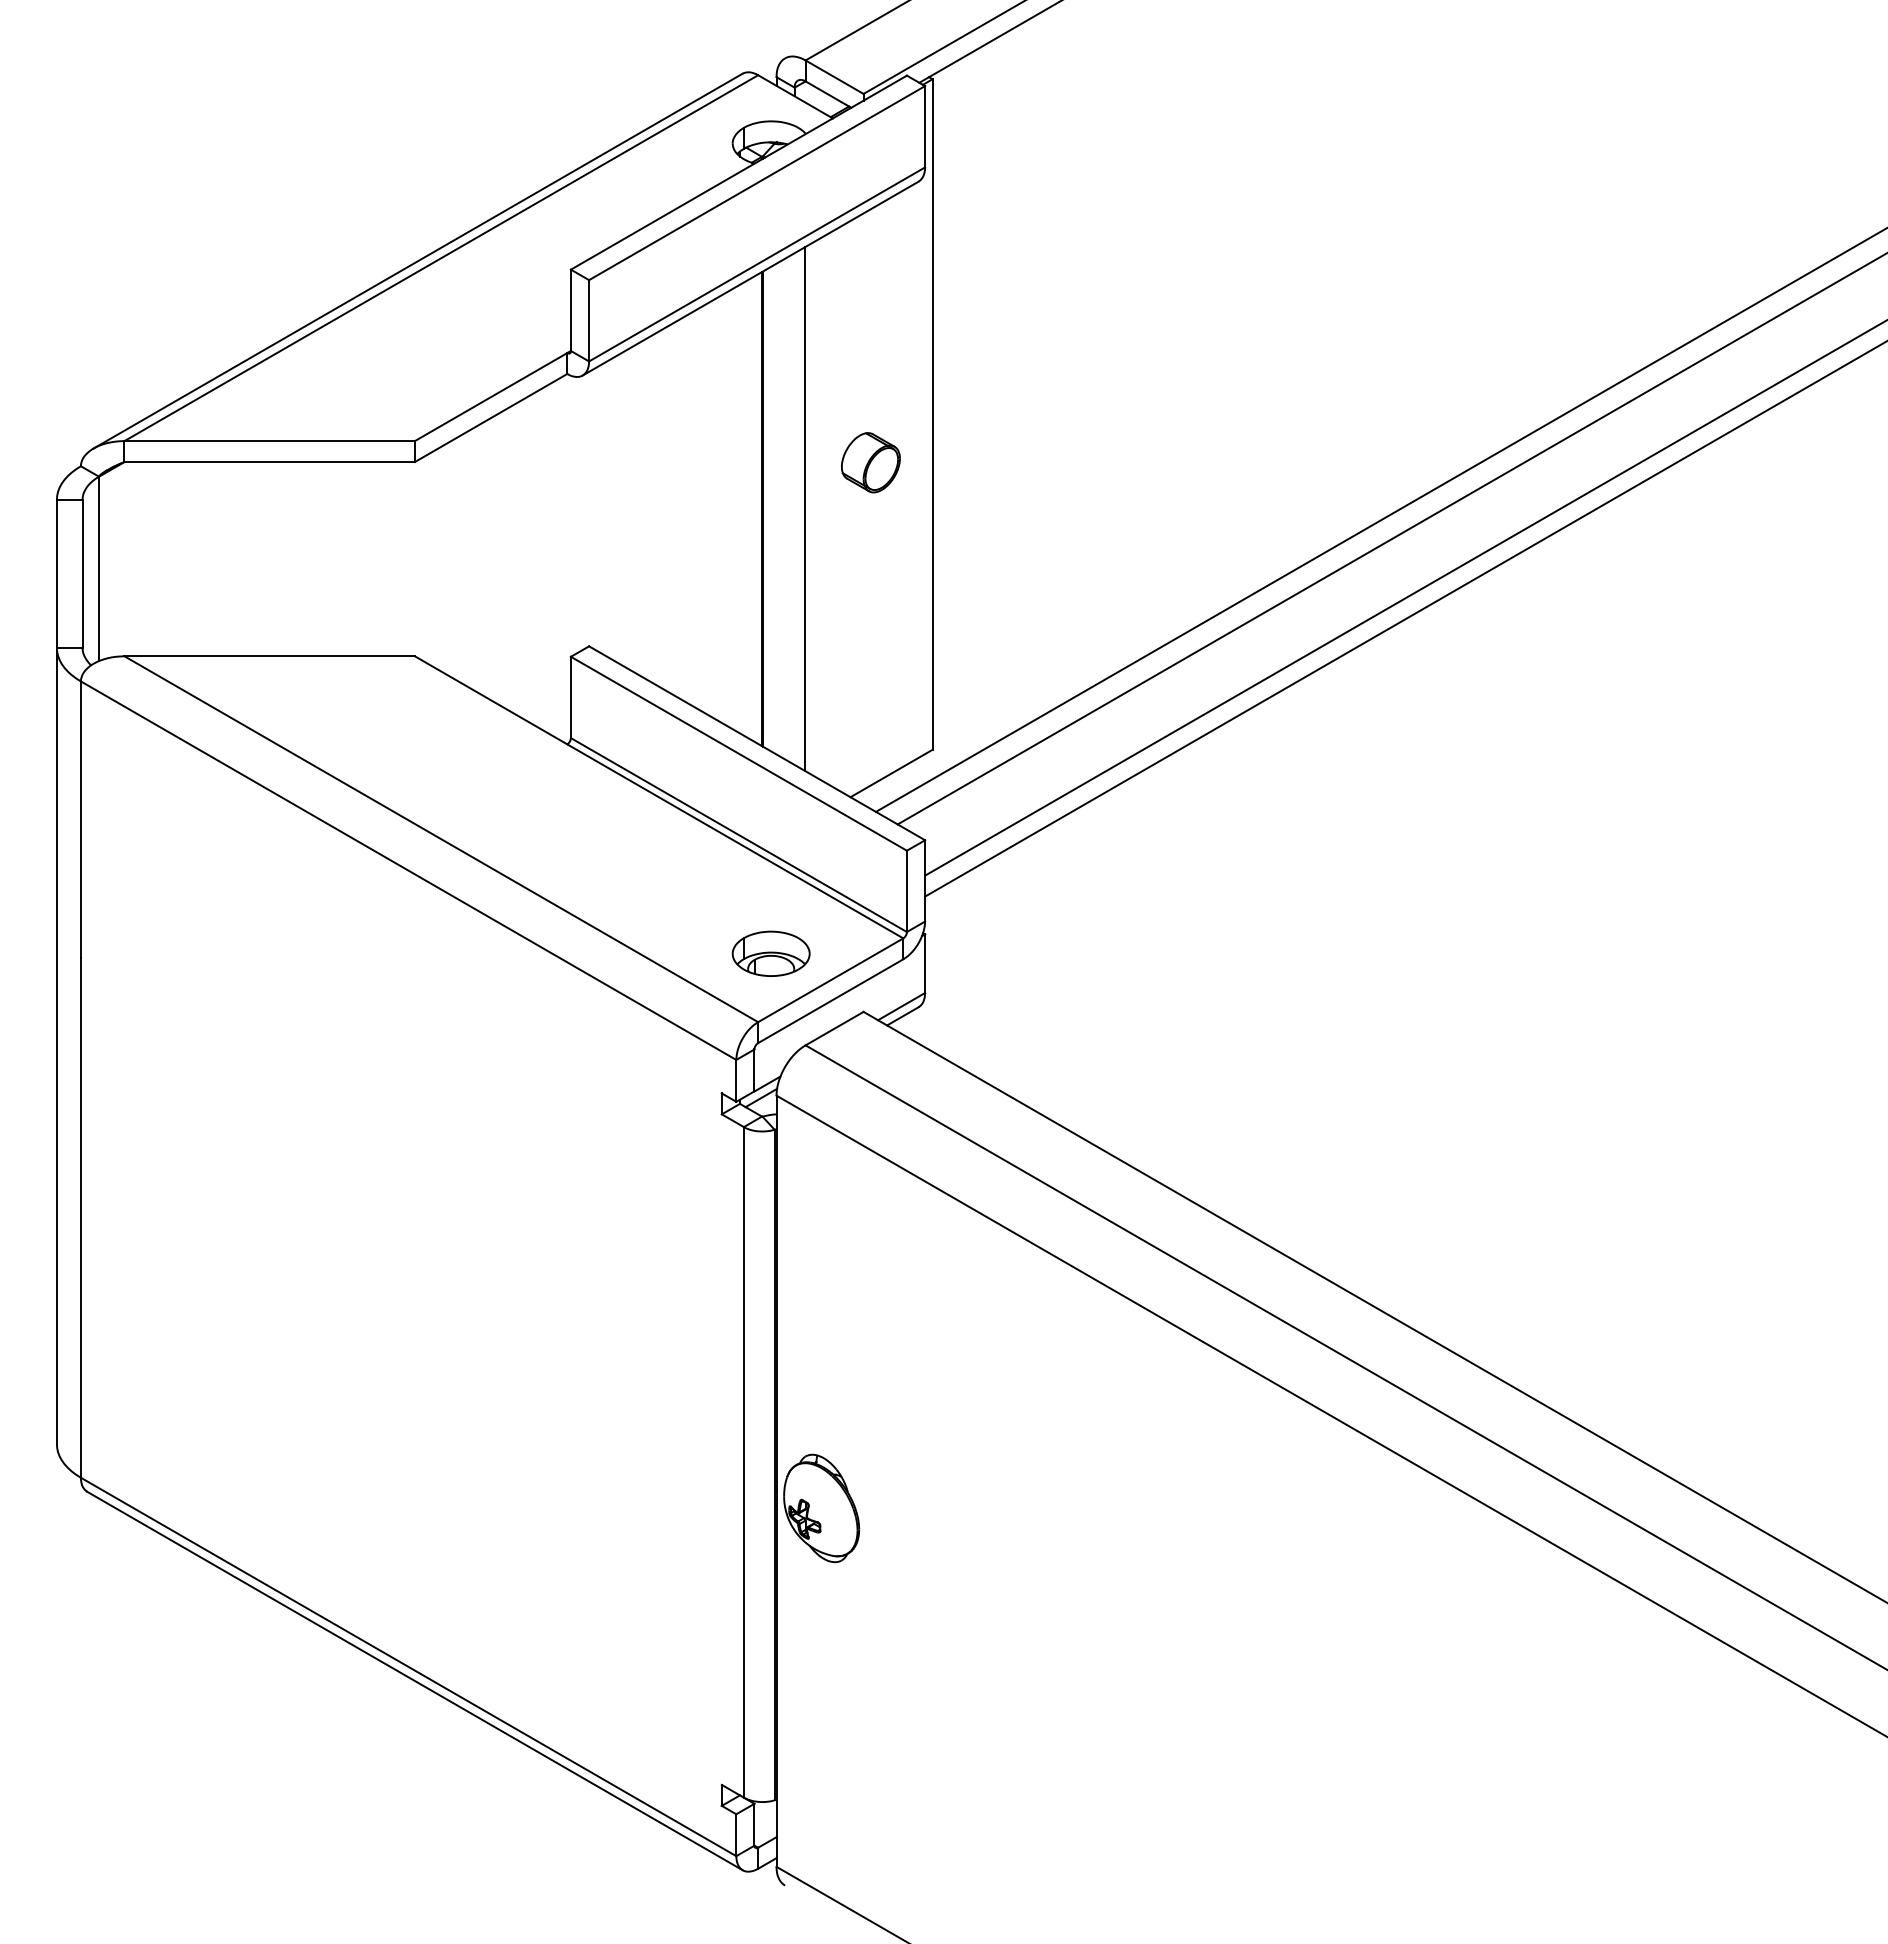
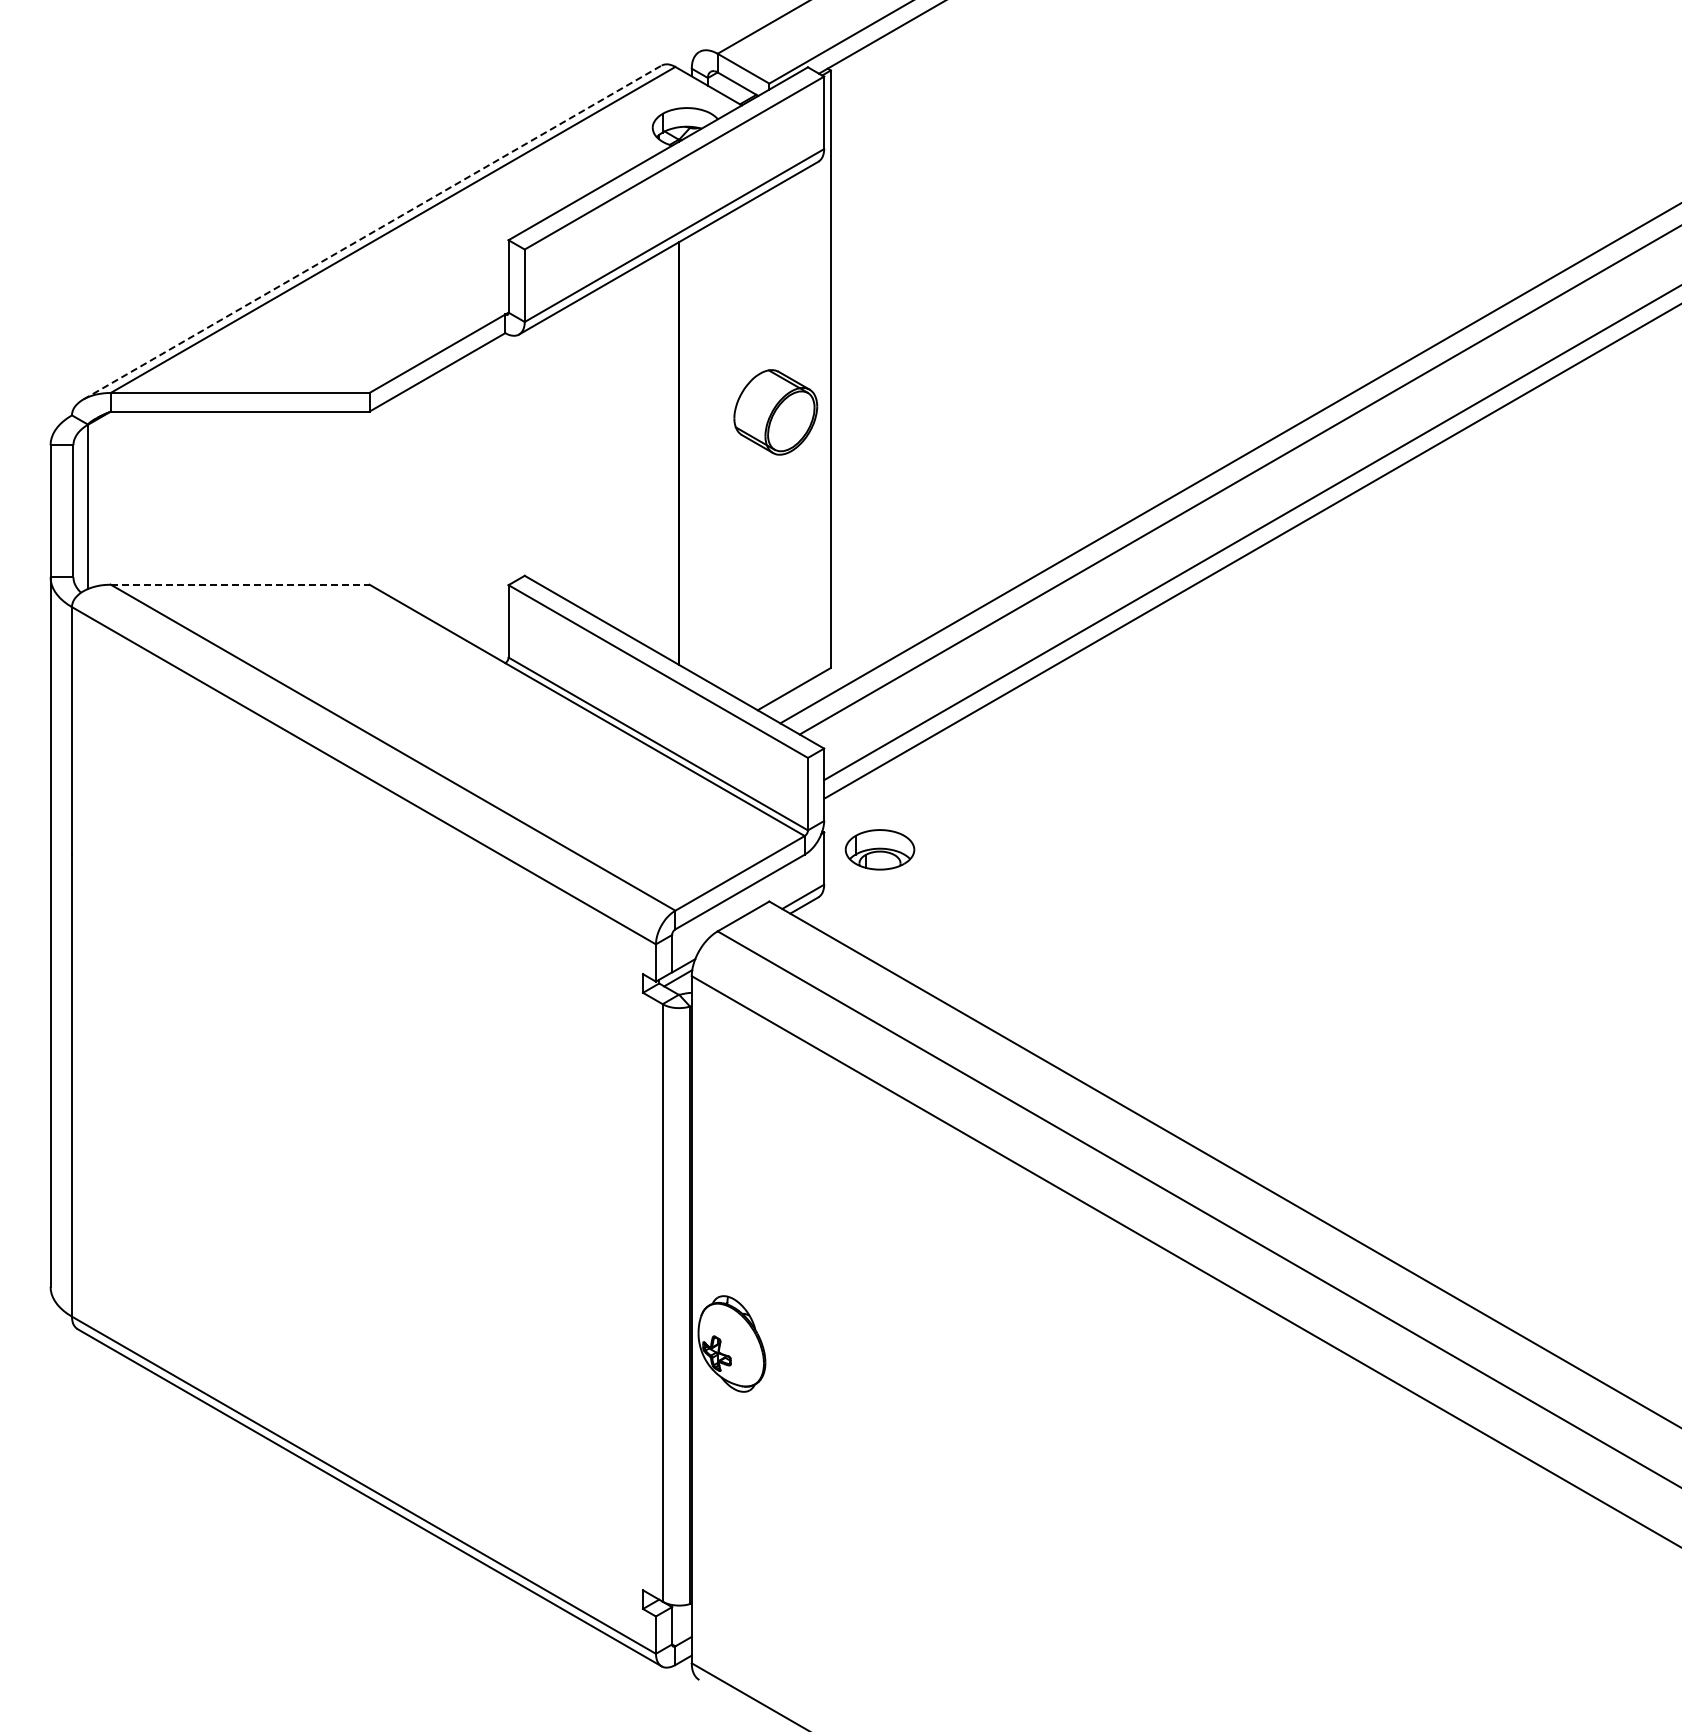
line: (418, 261) -> (372, 232), solid -> dashed
part: (870, 461) -> (775, 411), size x1.6
line: (804, 509) -> (716, 453), removed
line: (270, 656) -> (240, 584), solid -> dashed
part: (770, 953) -> (879, 849), moved

